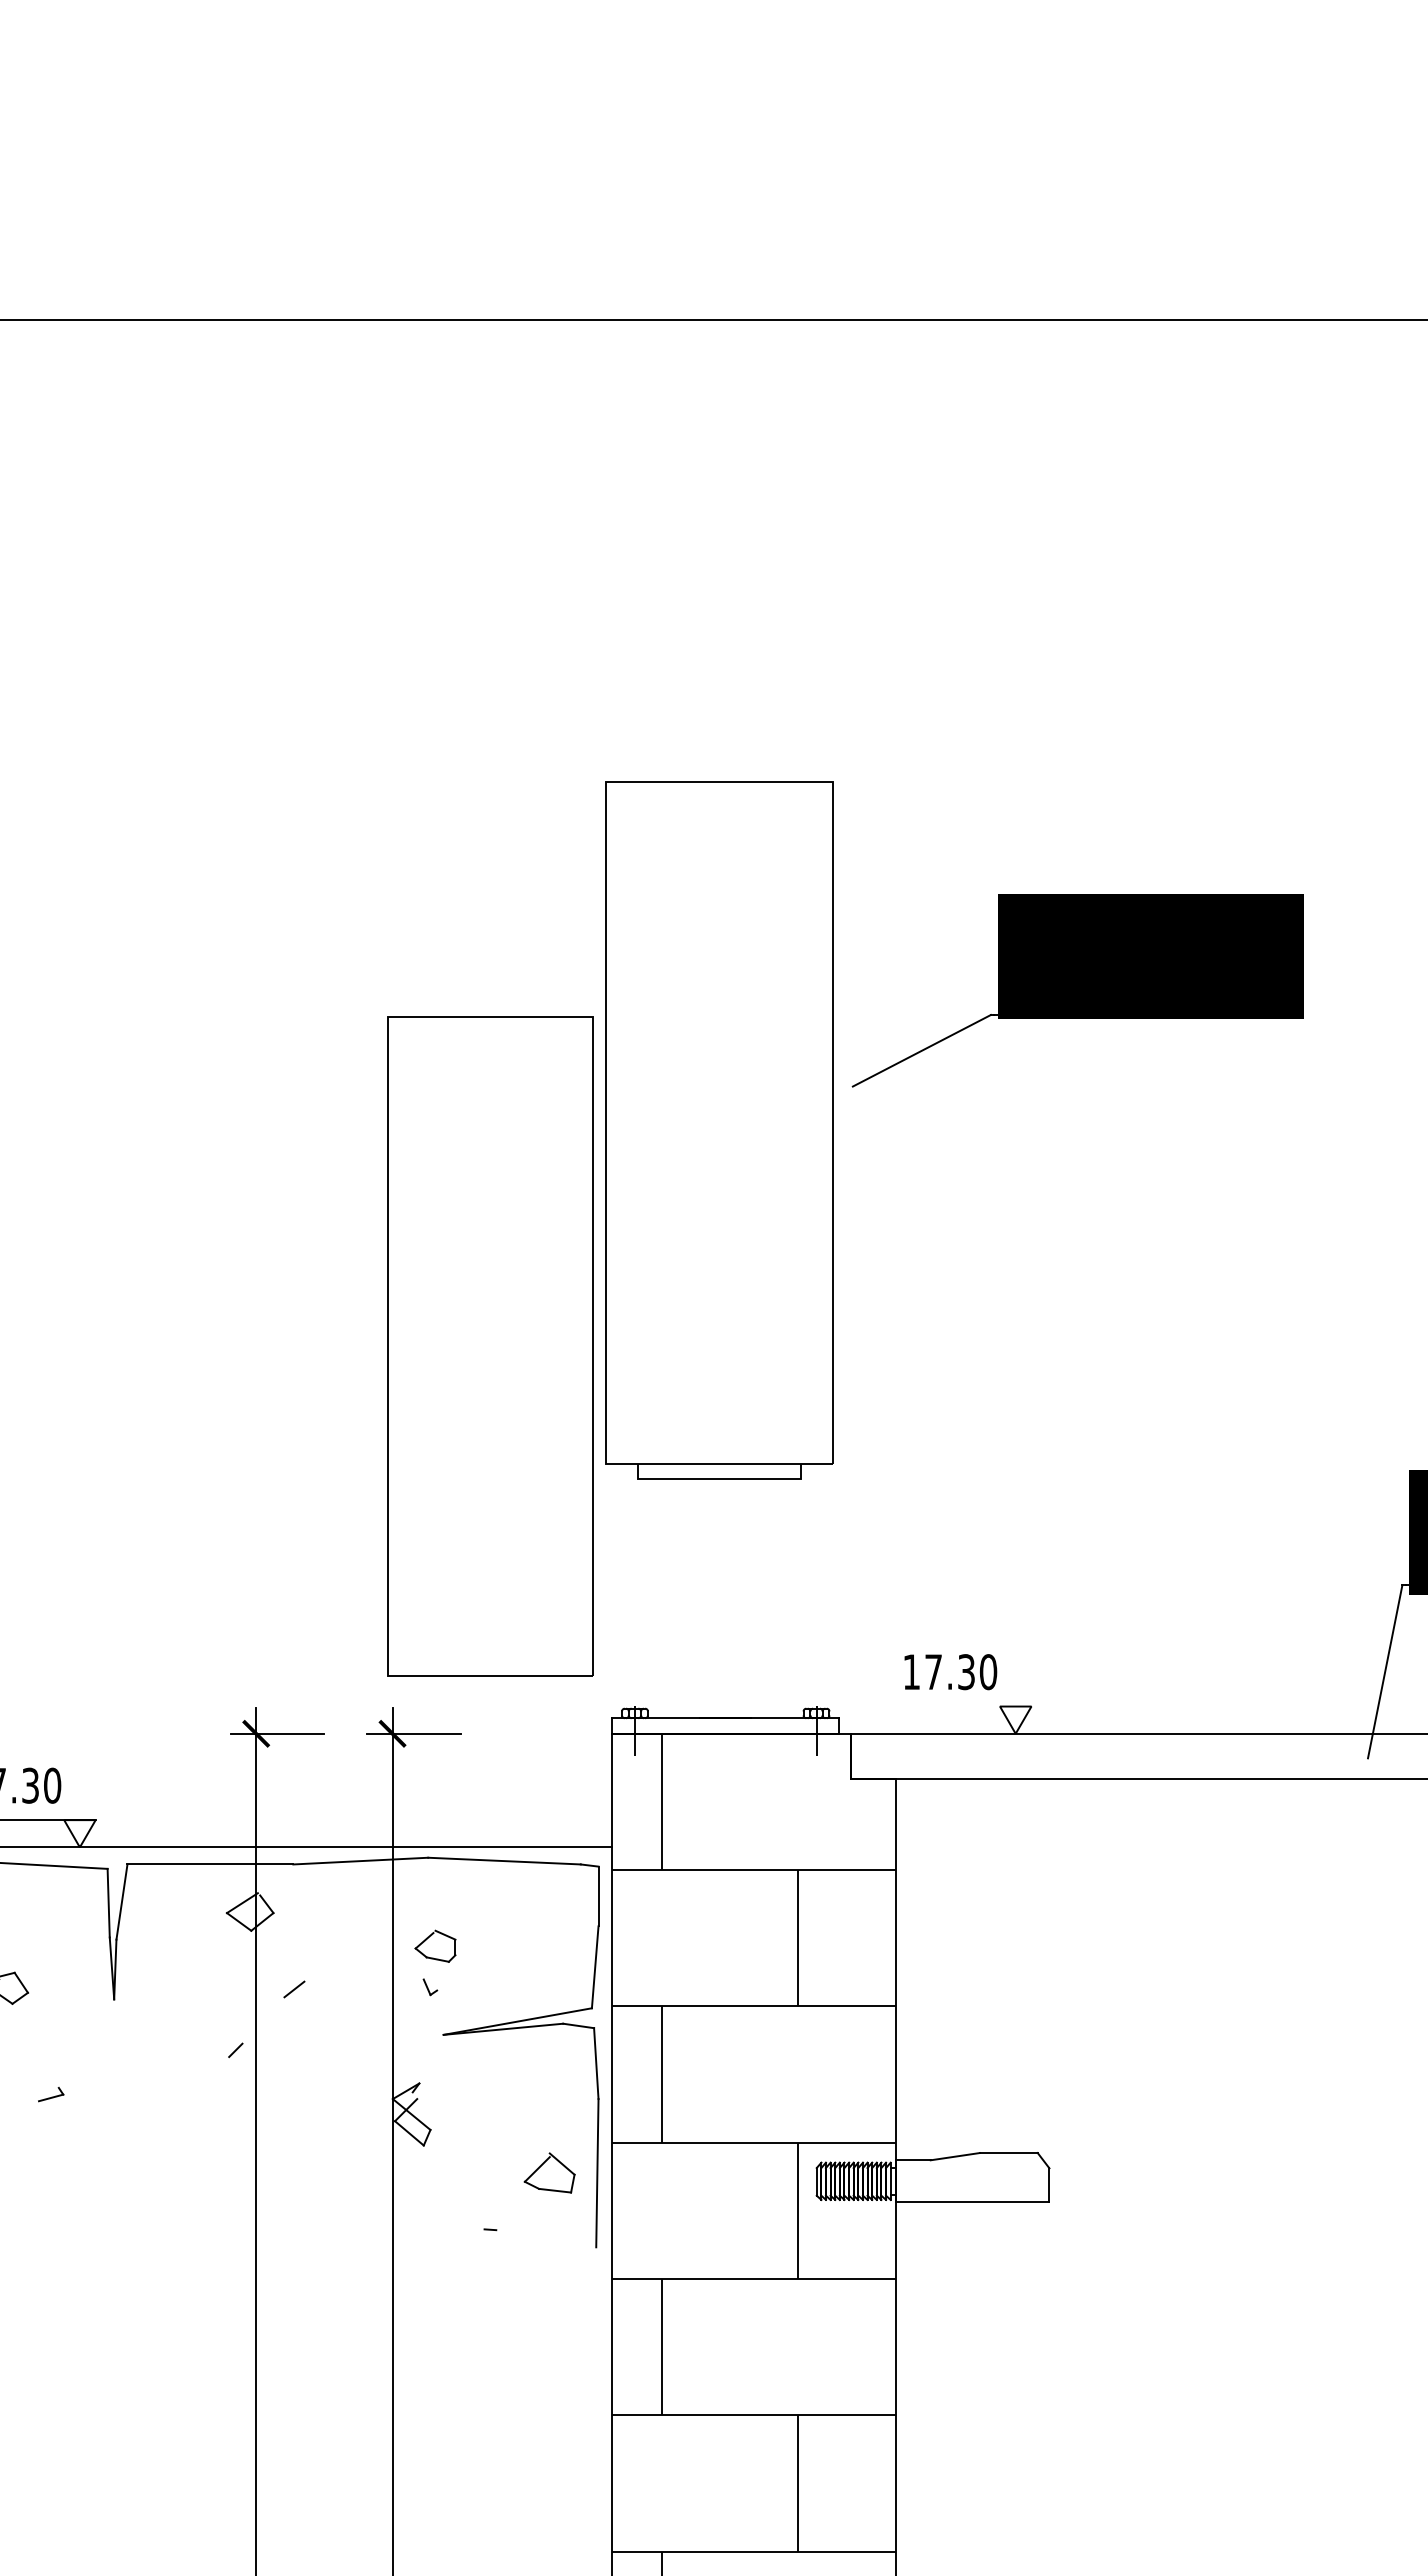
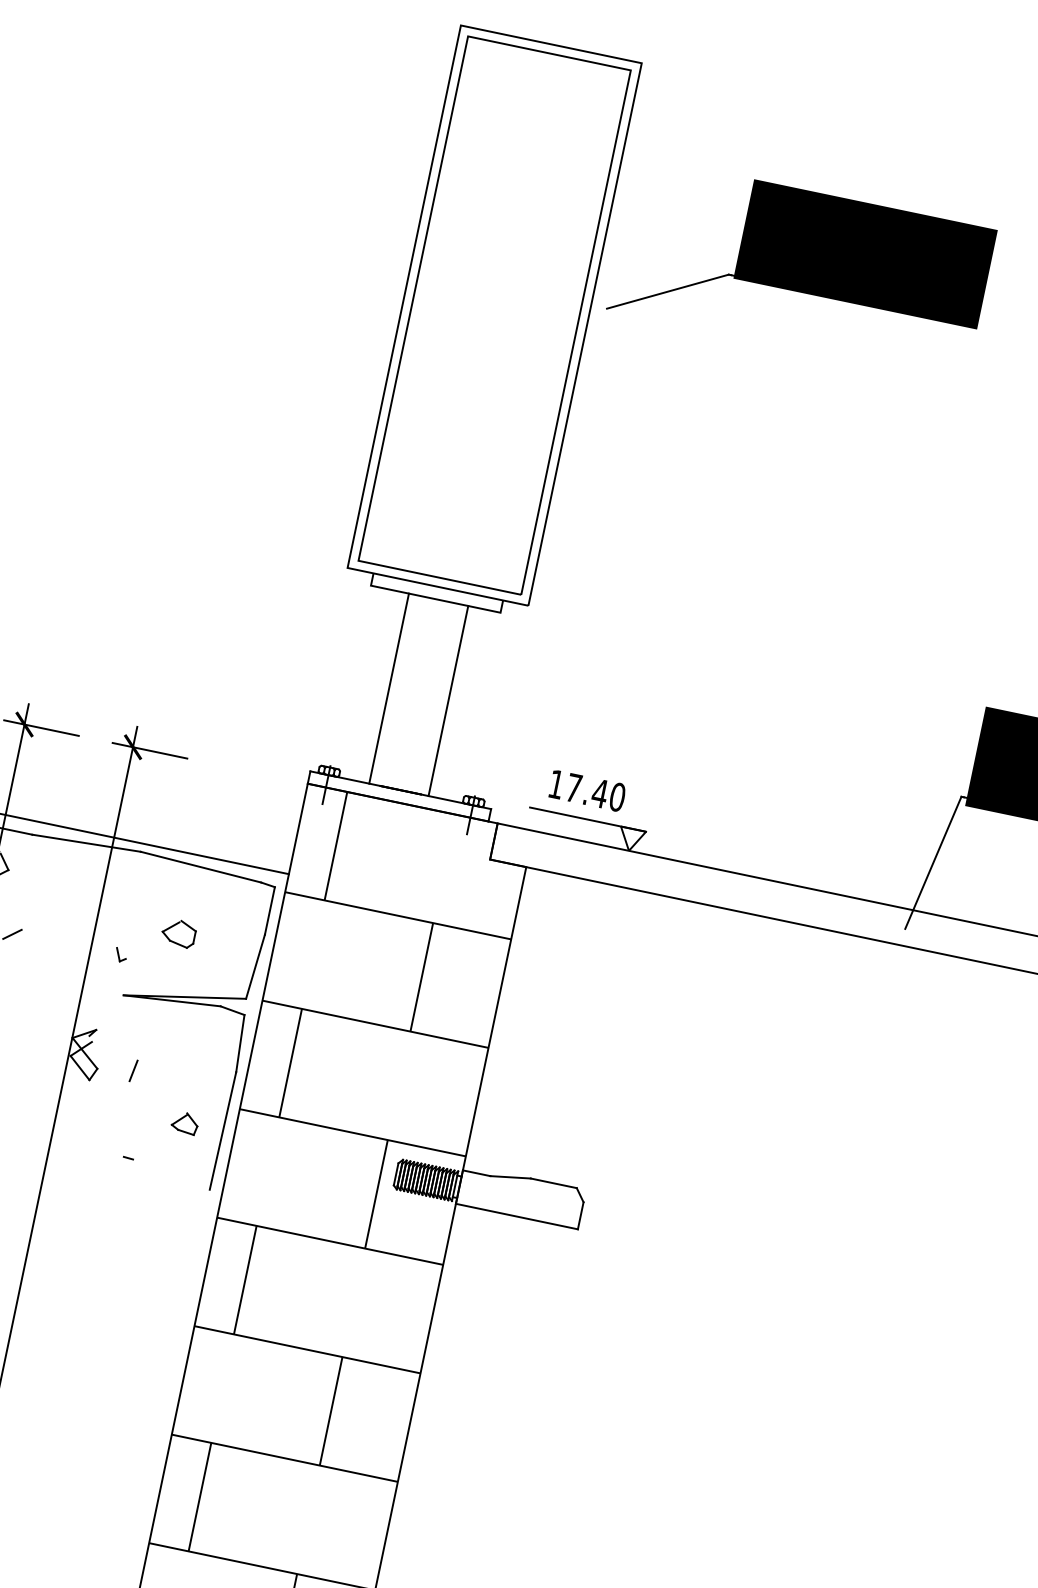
part: (490, 1346) -> (494, 315), moved
line: (686, 1598) -> (389, 688), added
line: (760, 1598) -> (448, 700), added
text: (966, 1672) -> (600, 793), 17.30 -> 17.40
line: (958, 1706) -> (587, 819), added
part: (435, 1945) -> (178, 932), moved
line: (474, 2123) -> (133, 1070), added
part: (549, 2173) -> (184, 1123), size x0.62

